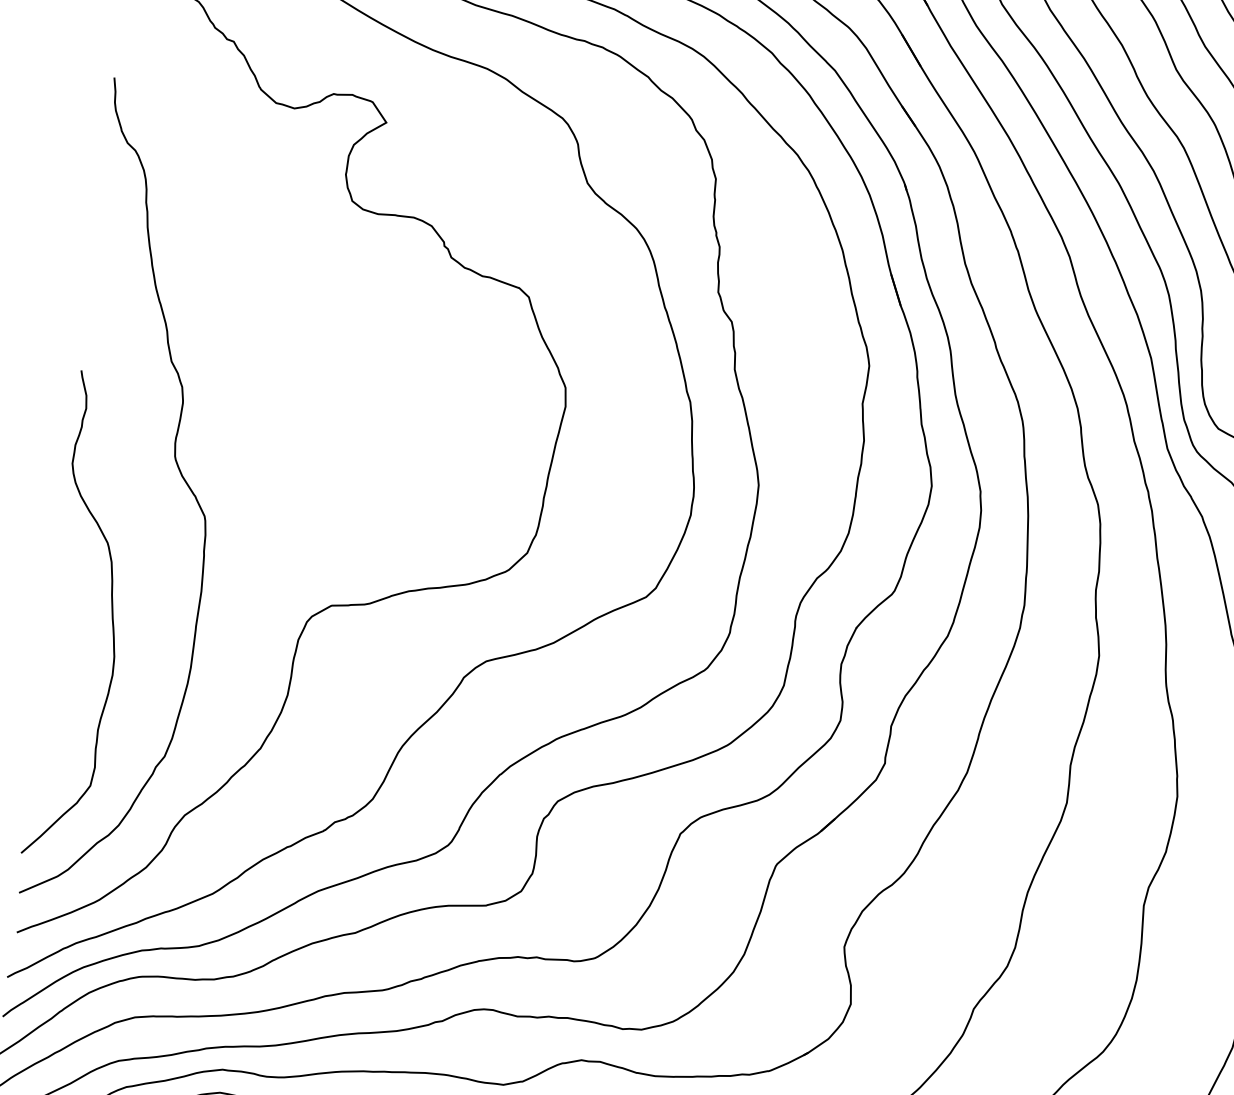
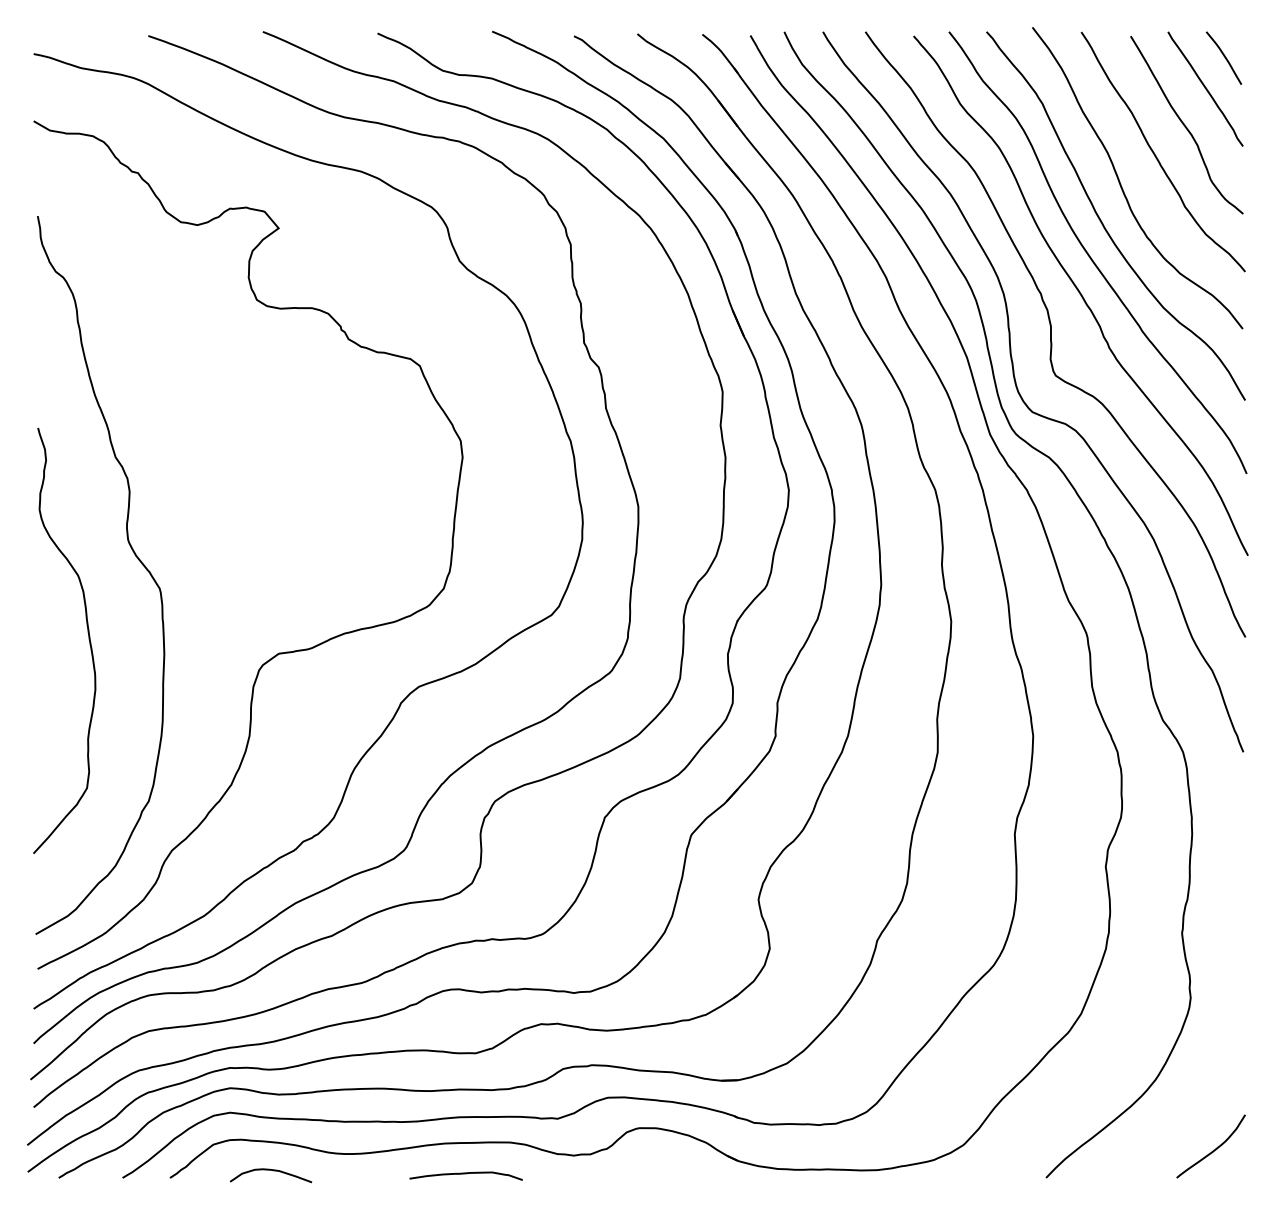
curve: (111, 617) -> (88, 639), moved

